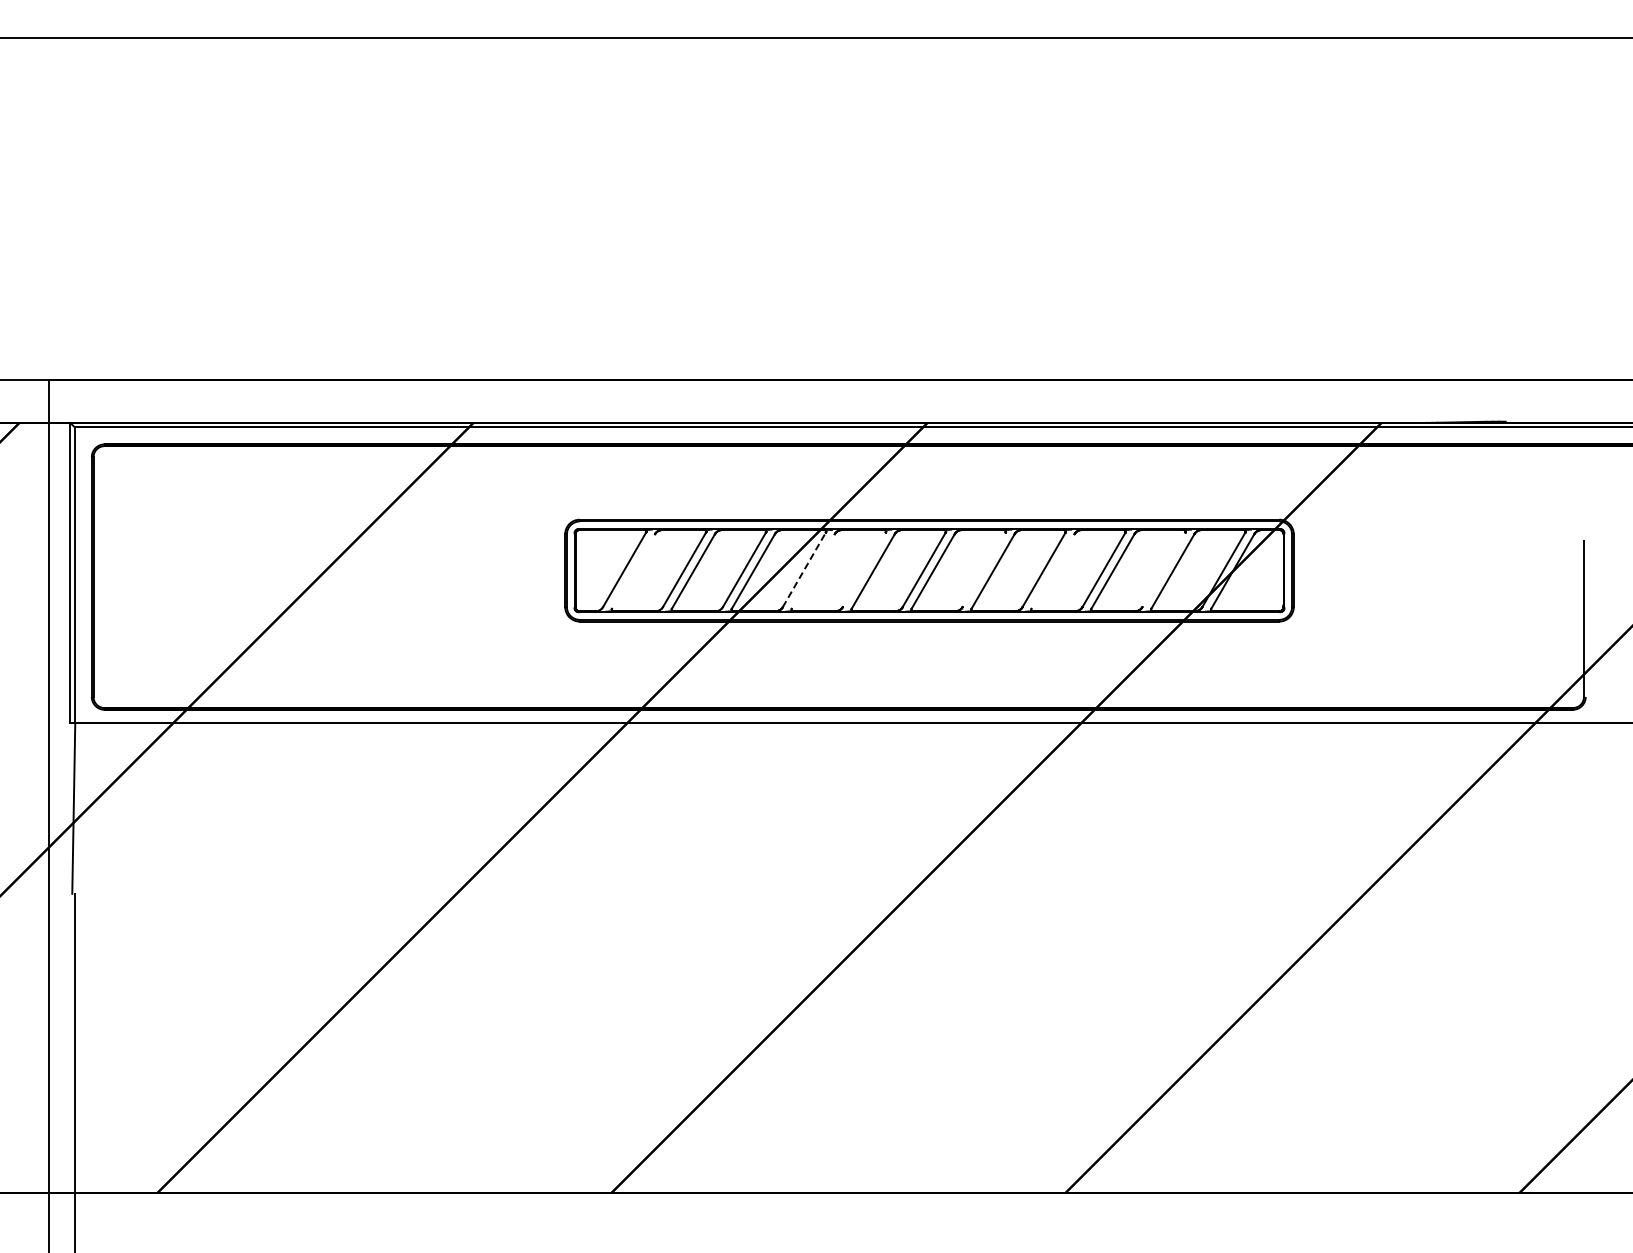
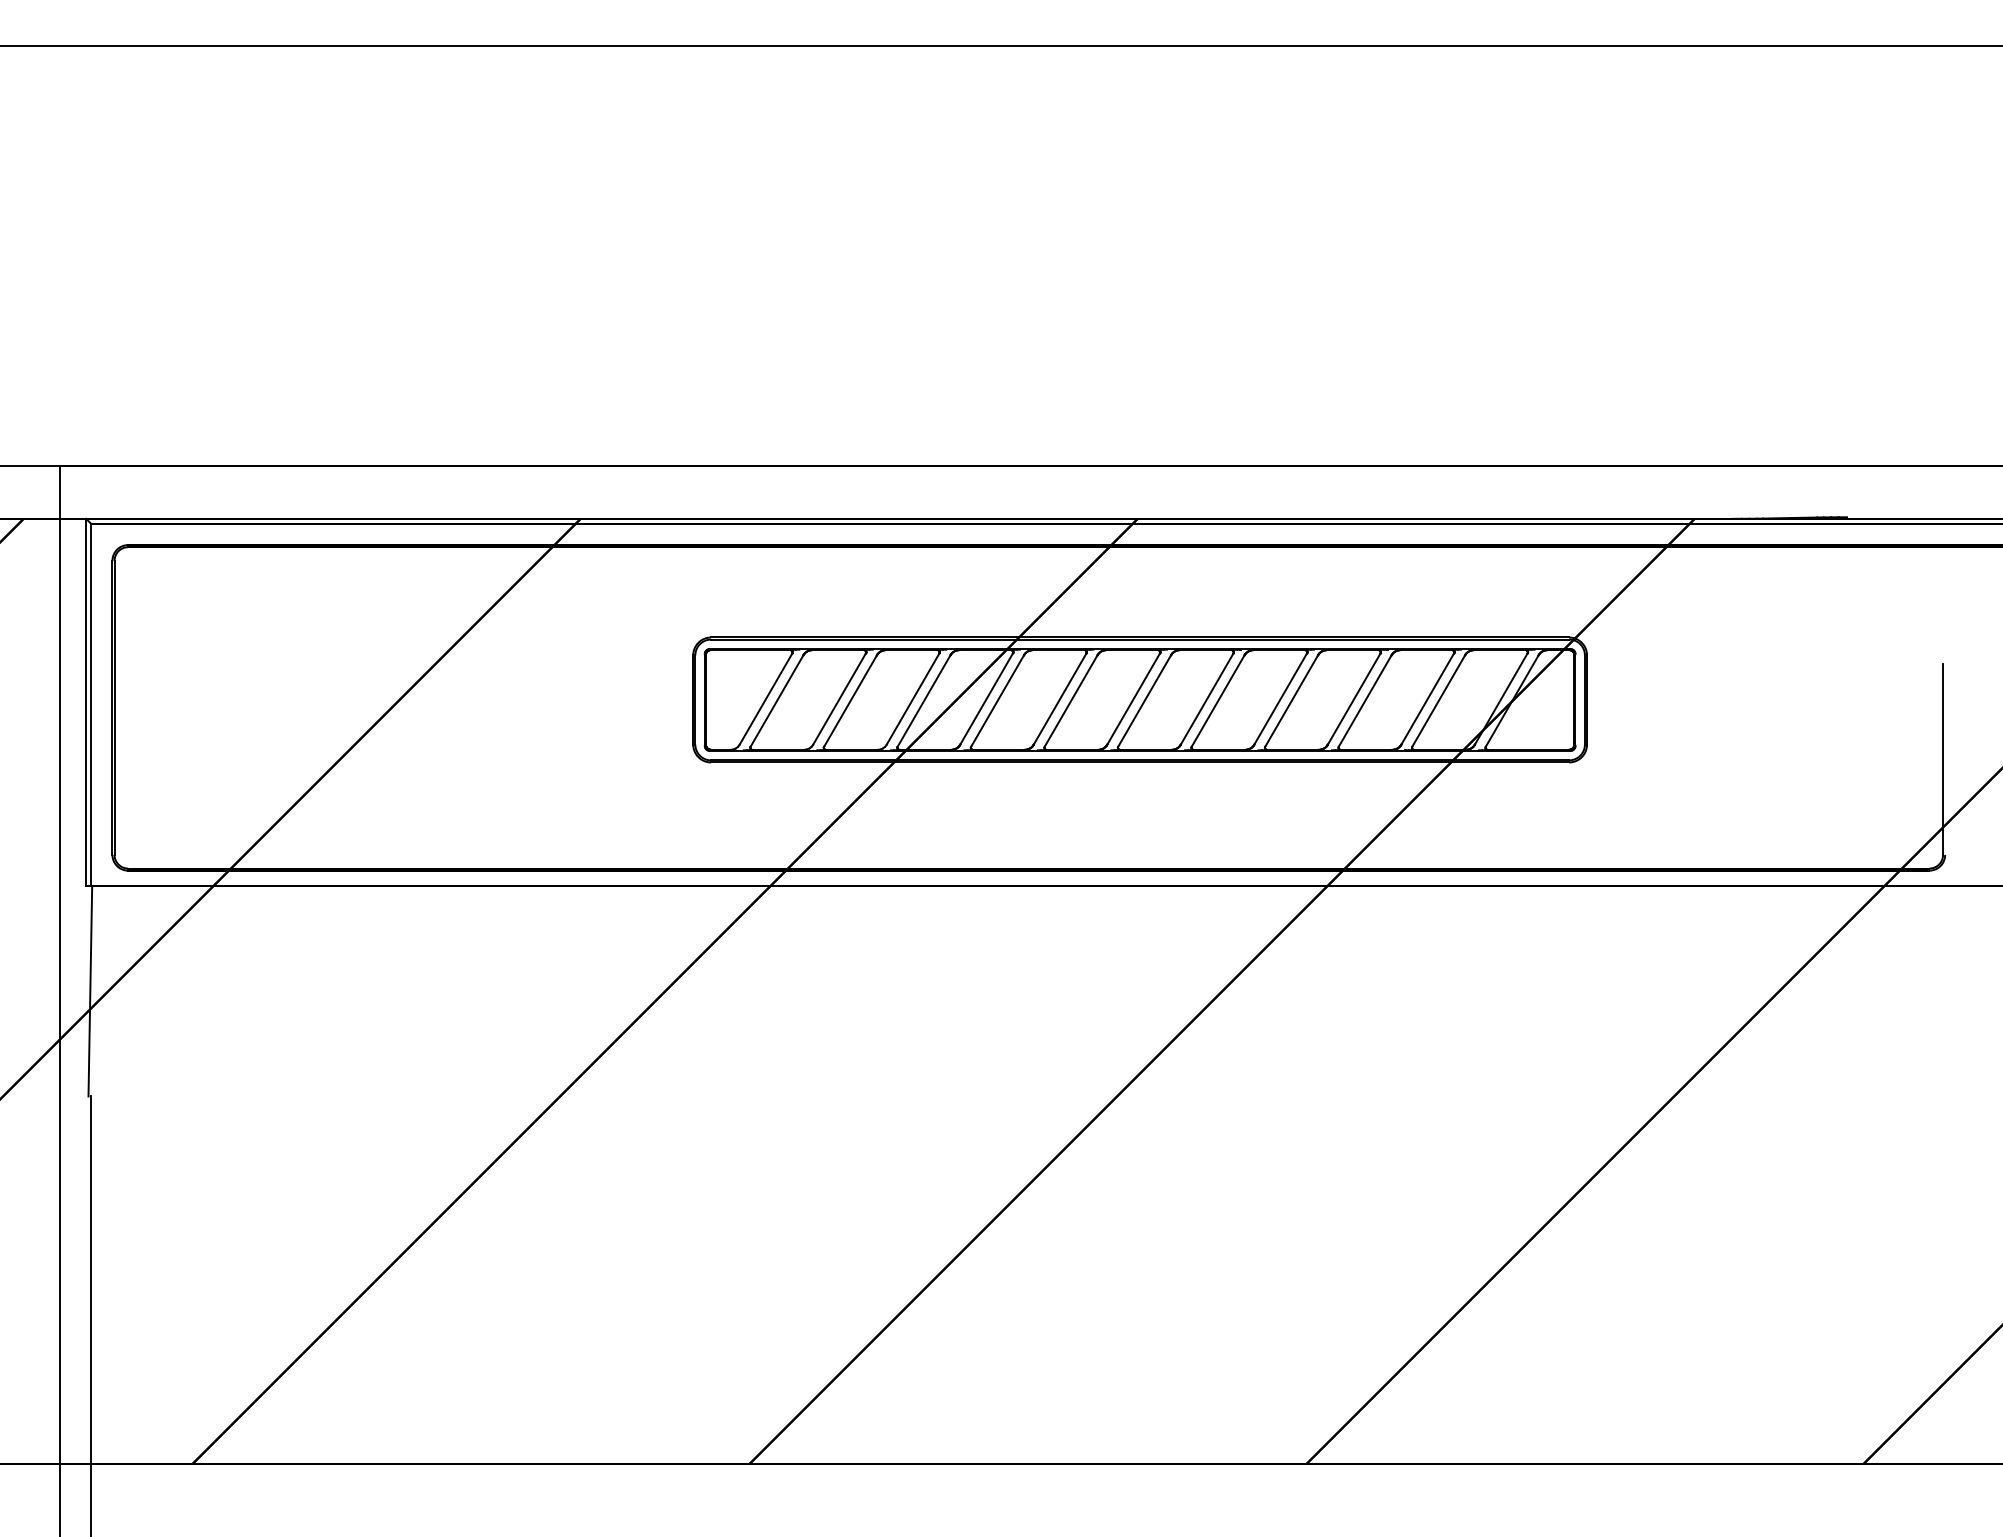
line: (804, 569) -> (986, 698), dashed -> solid
line: (863, 569) -> (1059, 698), added
line: (983, 569) -> (1206, 698), added
line: (1163, 569) -> (1427, 698), added
line: (633, 571) -> (776, 701), added
line: (812, 571) -> (996, 701), added
line: (1052, 571) -> (1291, 701), added

